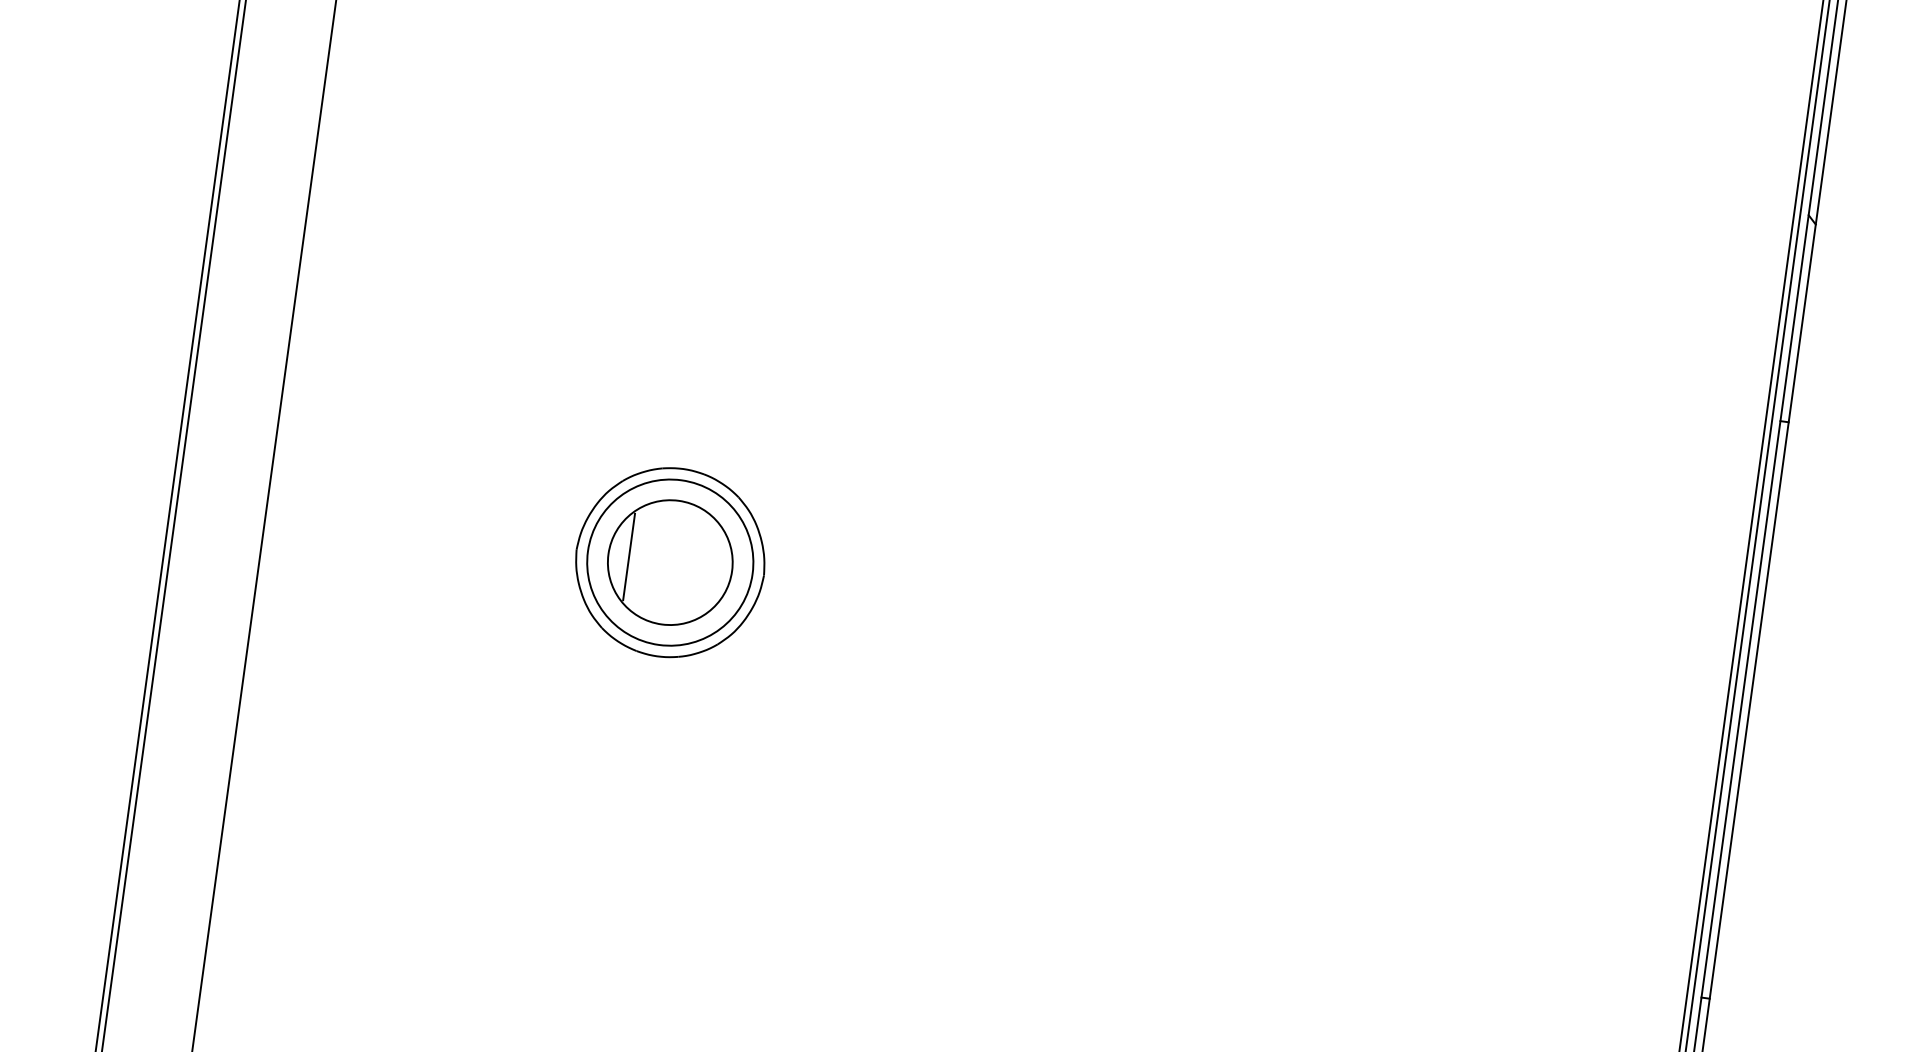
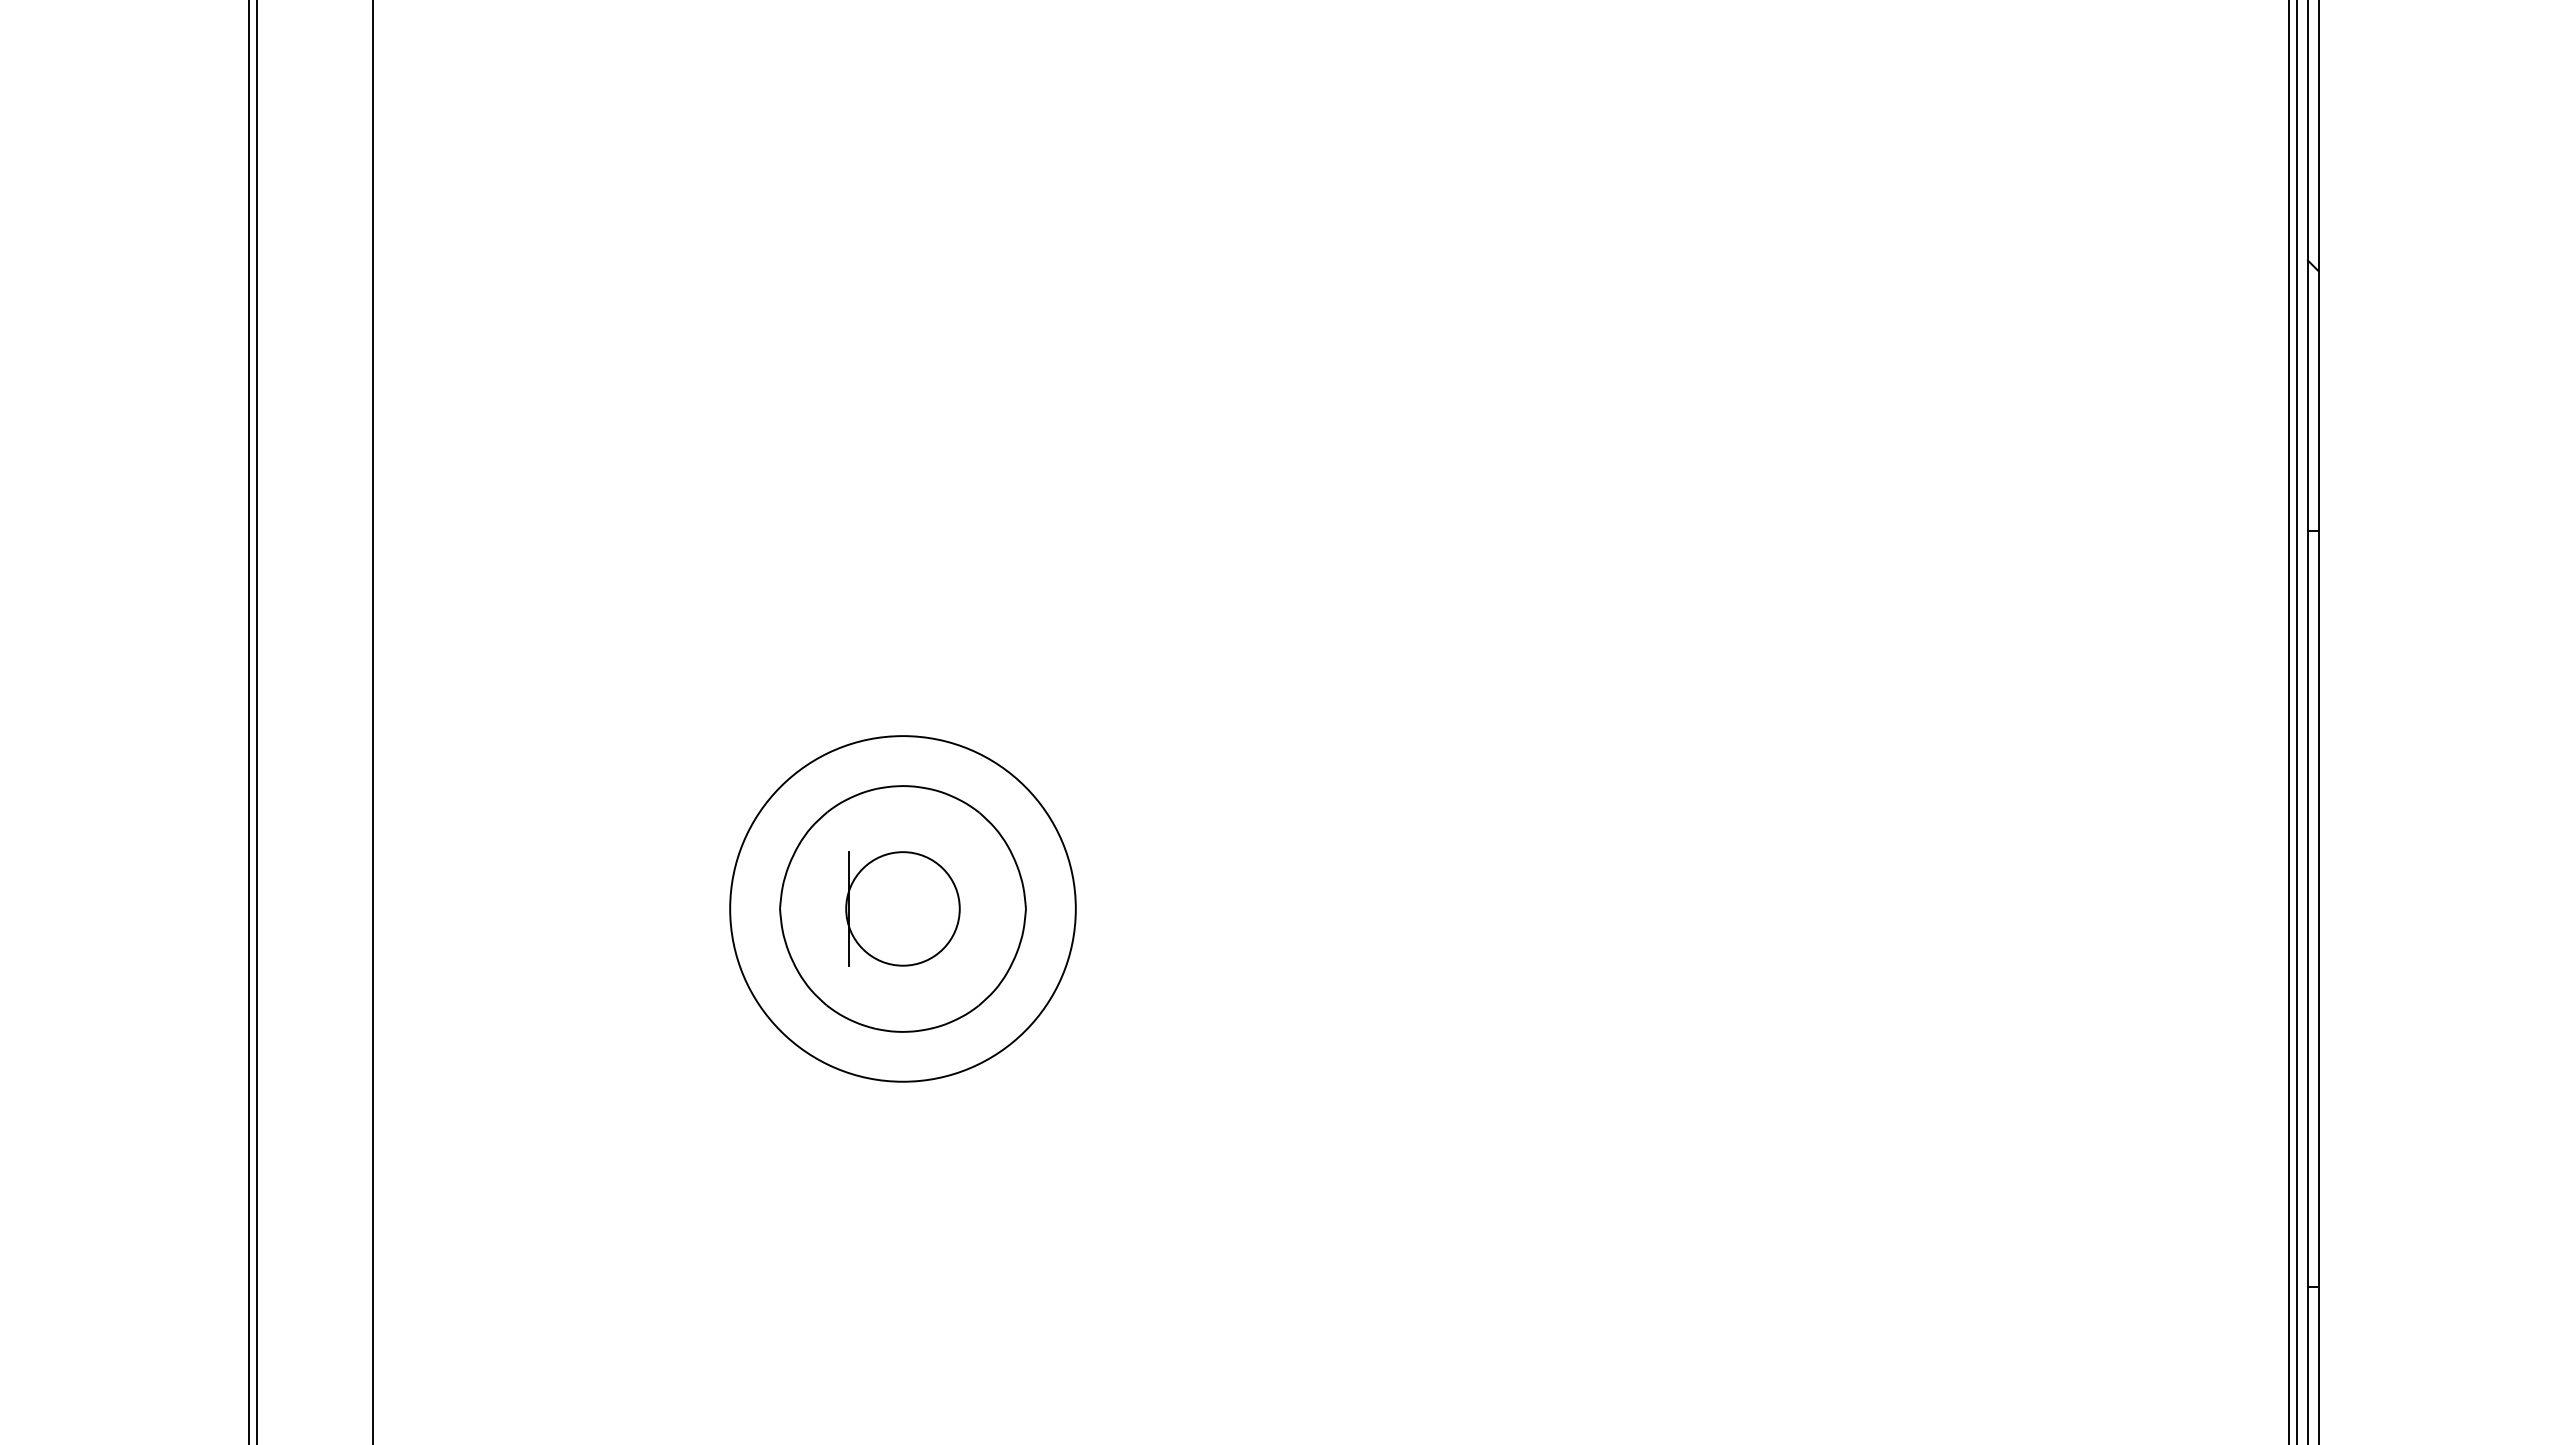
circle: (669, 562) -> (902, 908), size x0.7
circle: (669, 562) -> (902, 908), size x1.6

